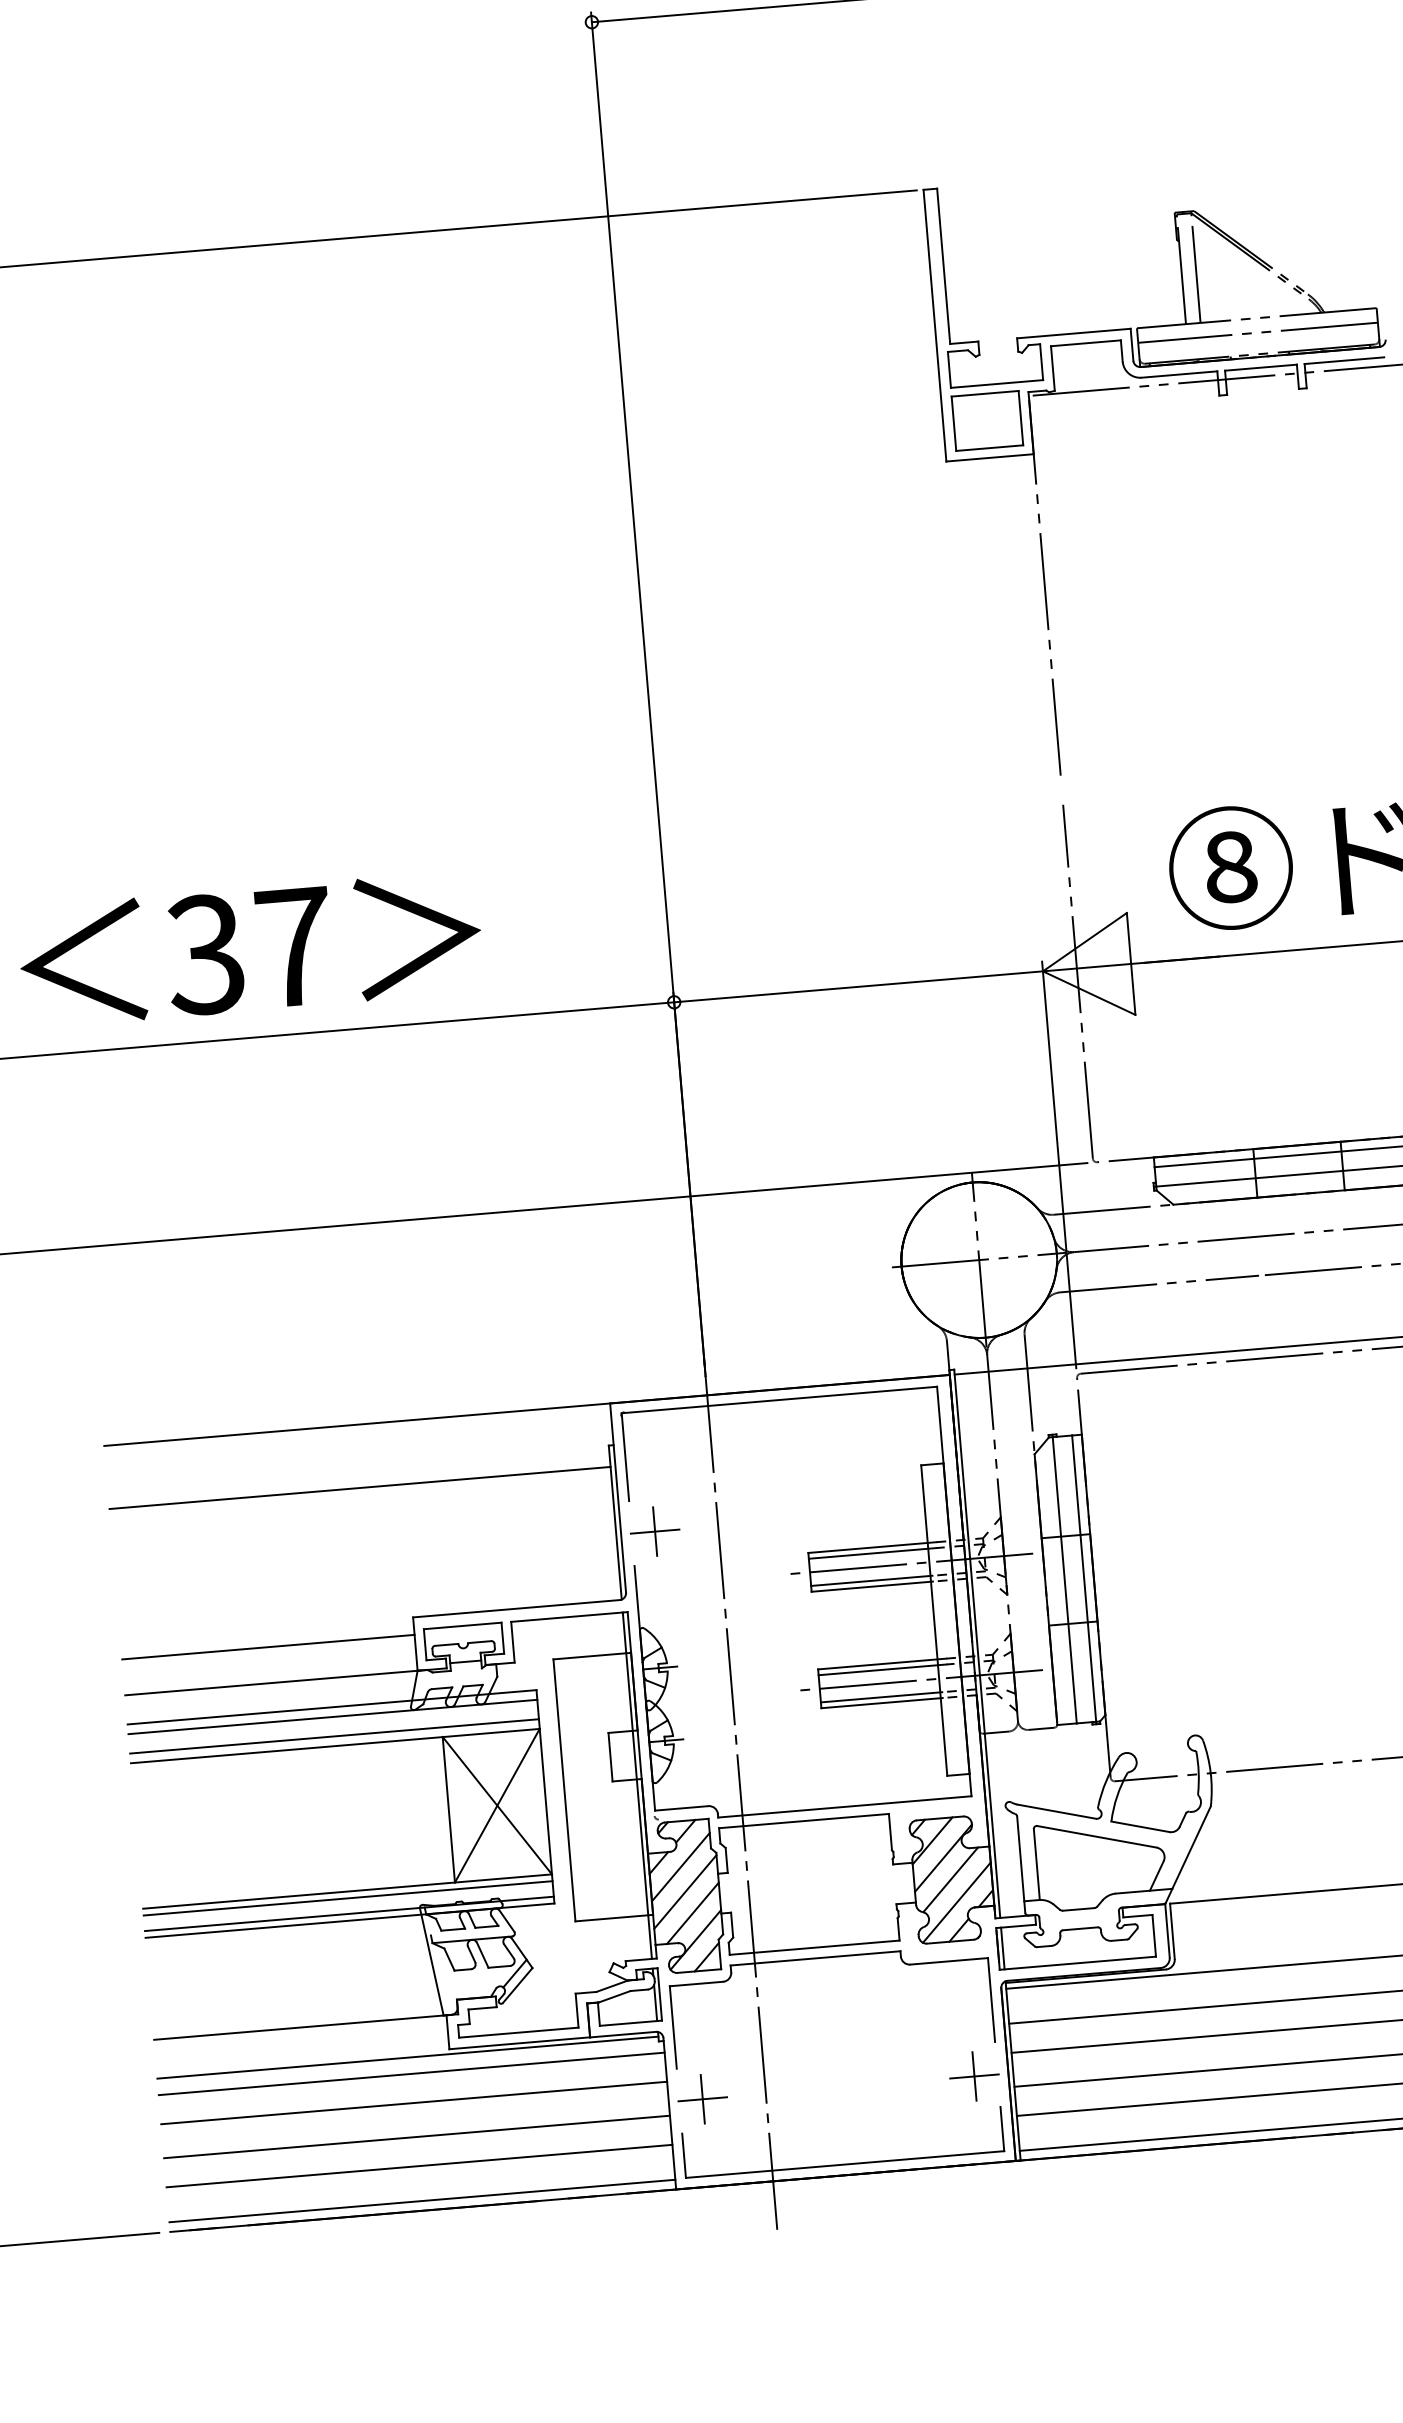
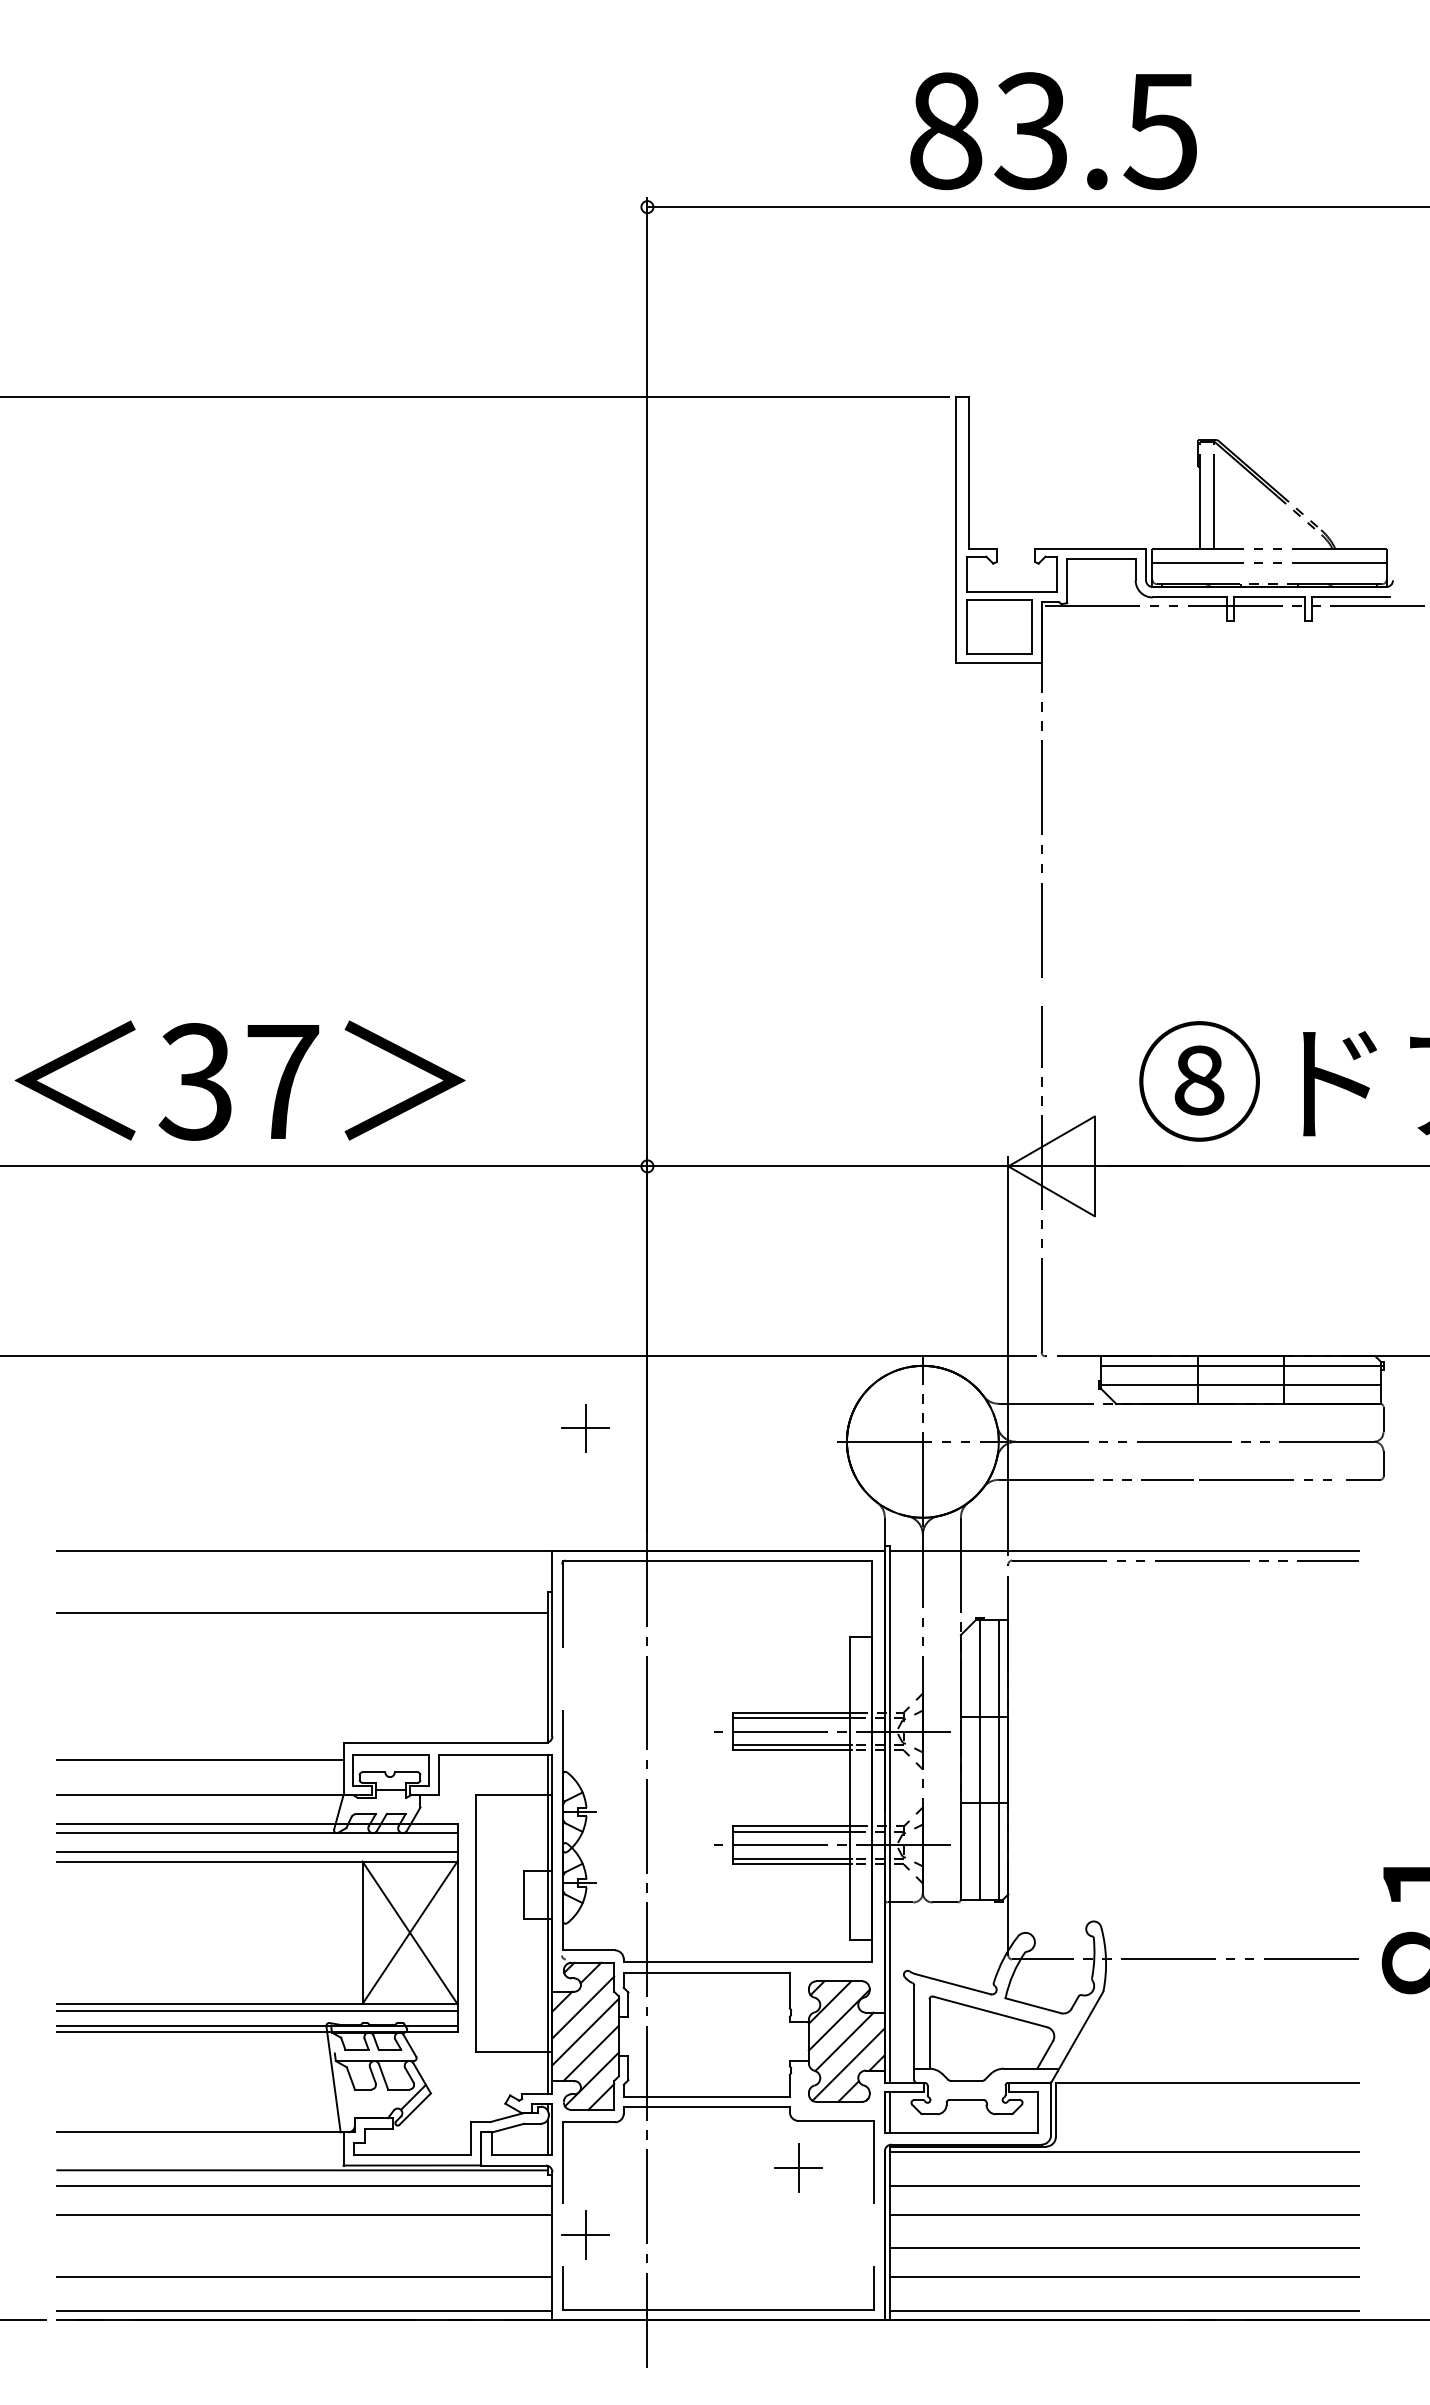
part: (654, 1531) -> (585, 1428), moved
part: (974, 2076) -> (798, 2167), moved
line: (416, 2137) -> (304, 2248), removed

